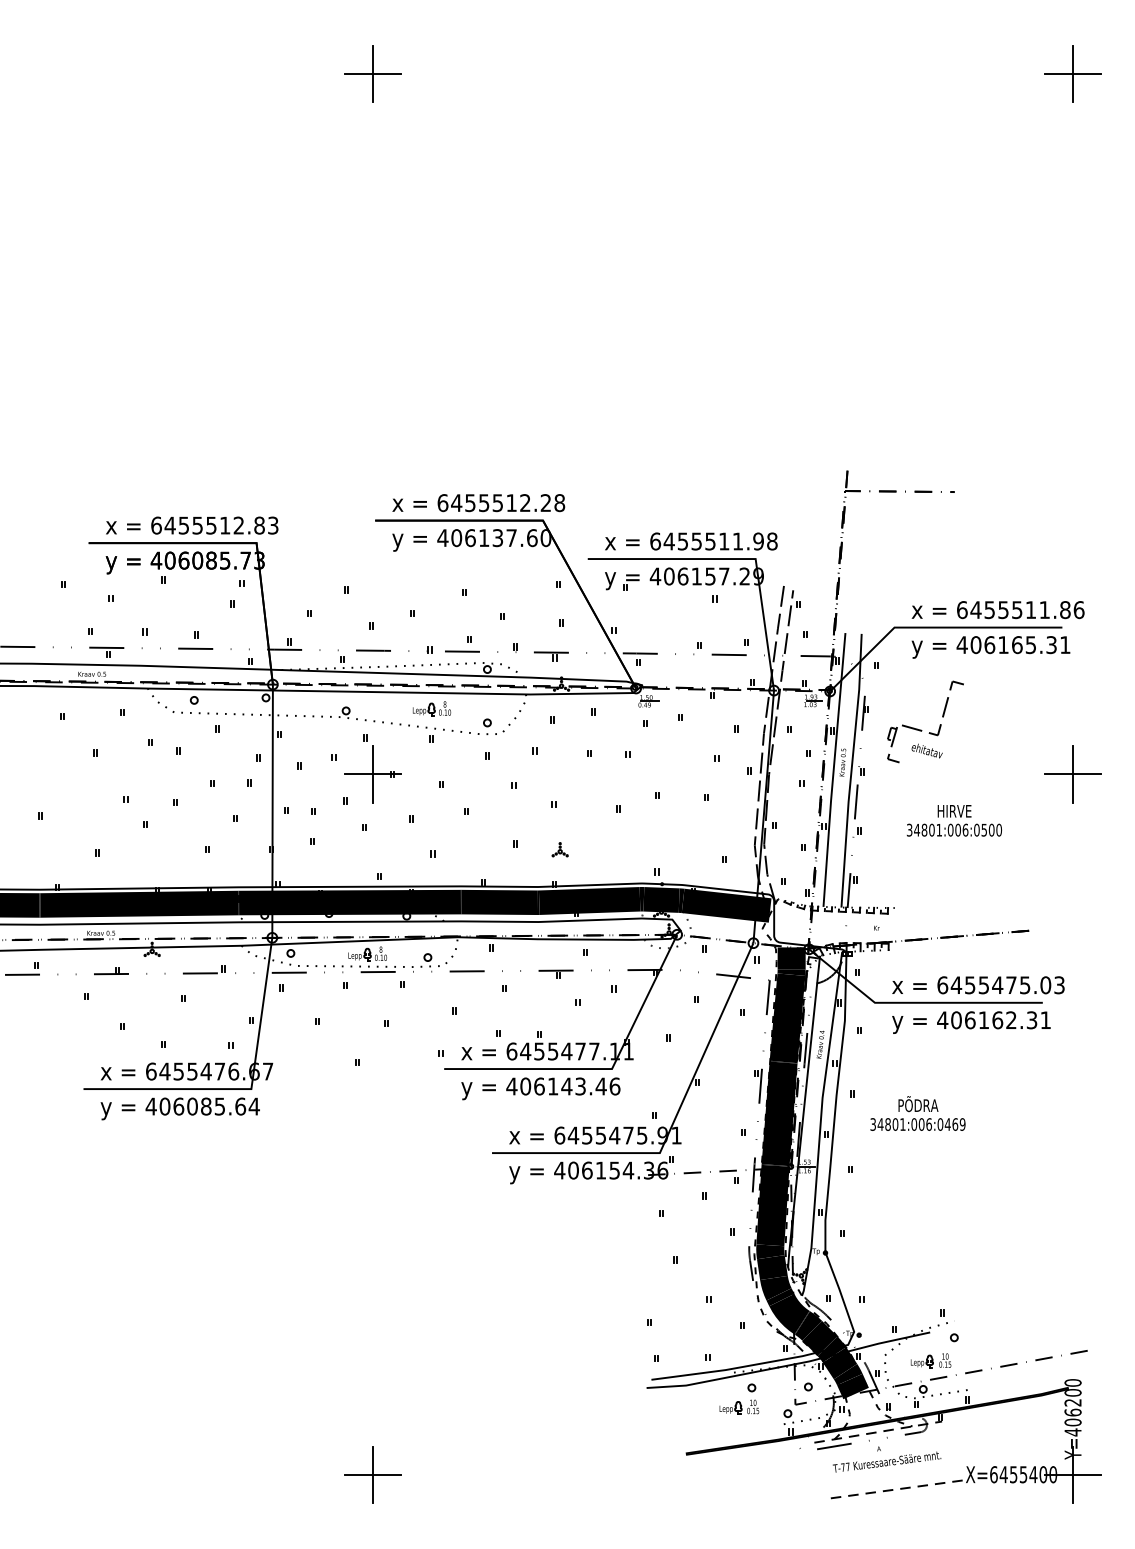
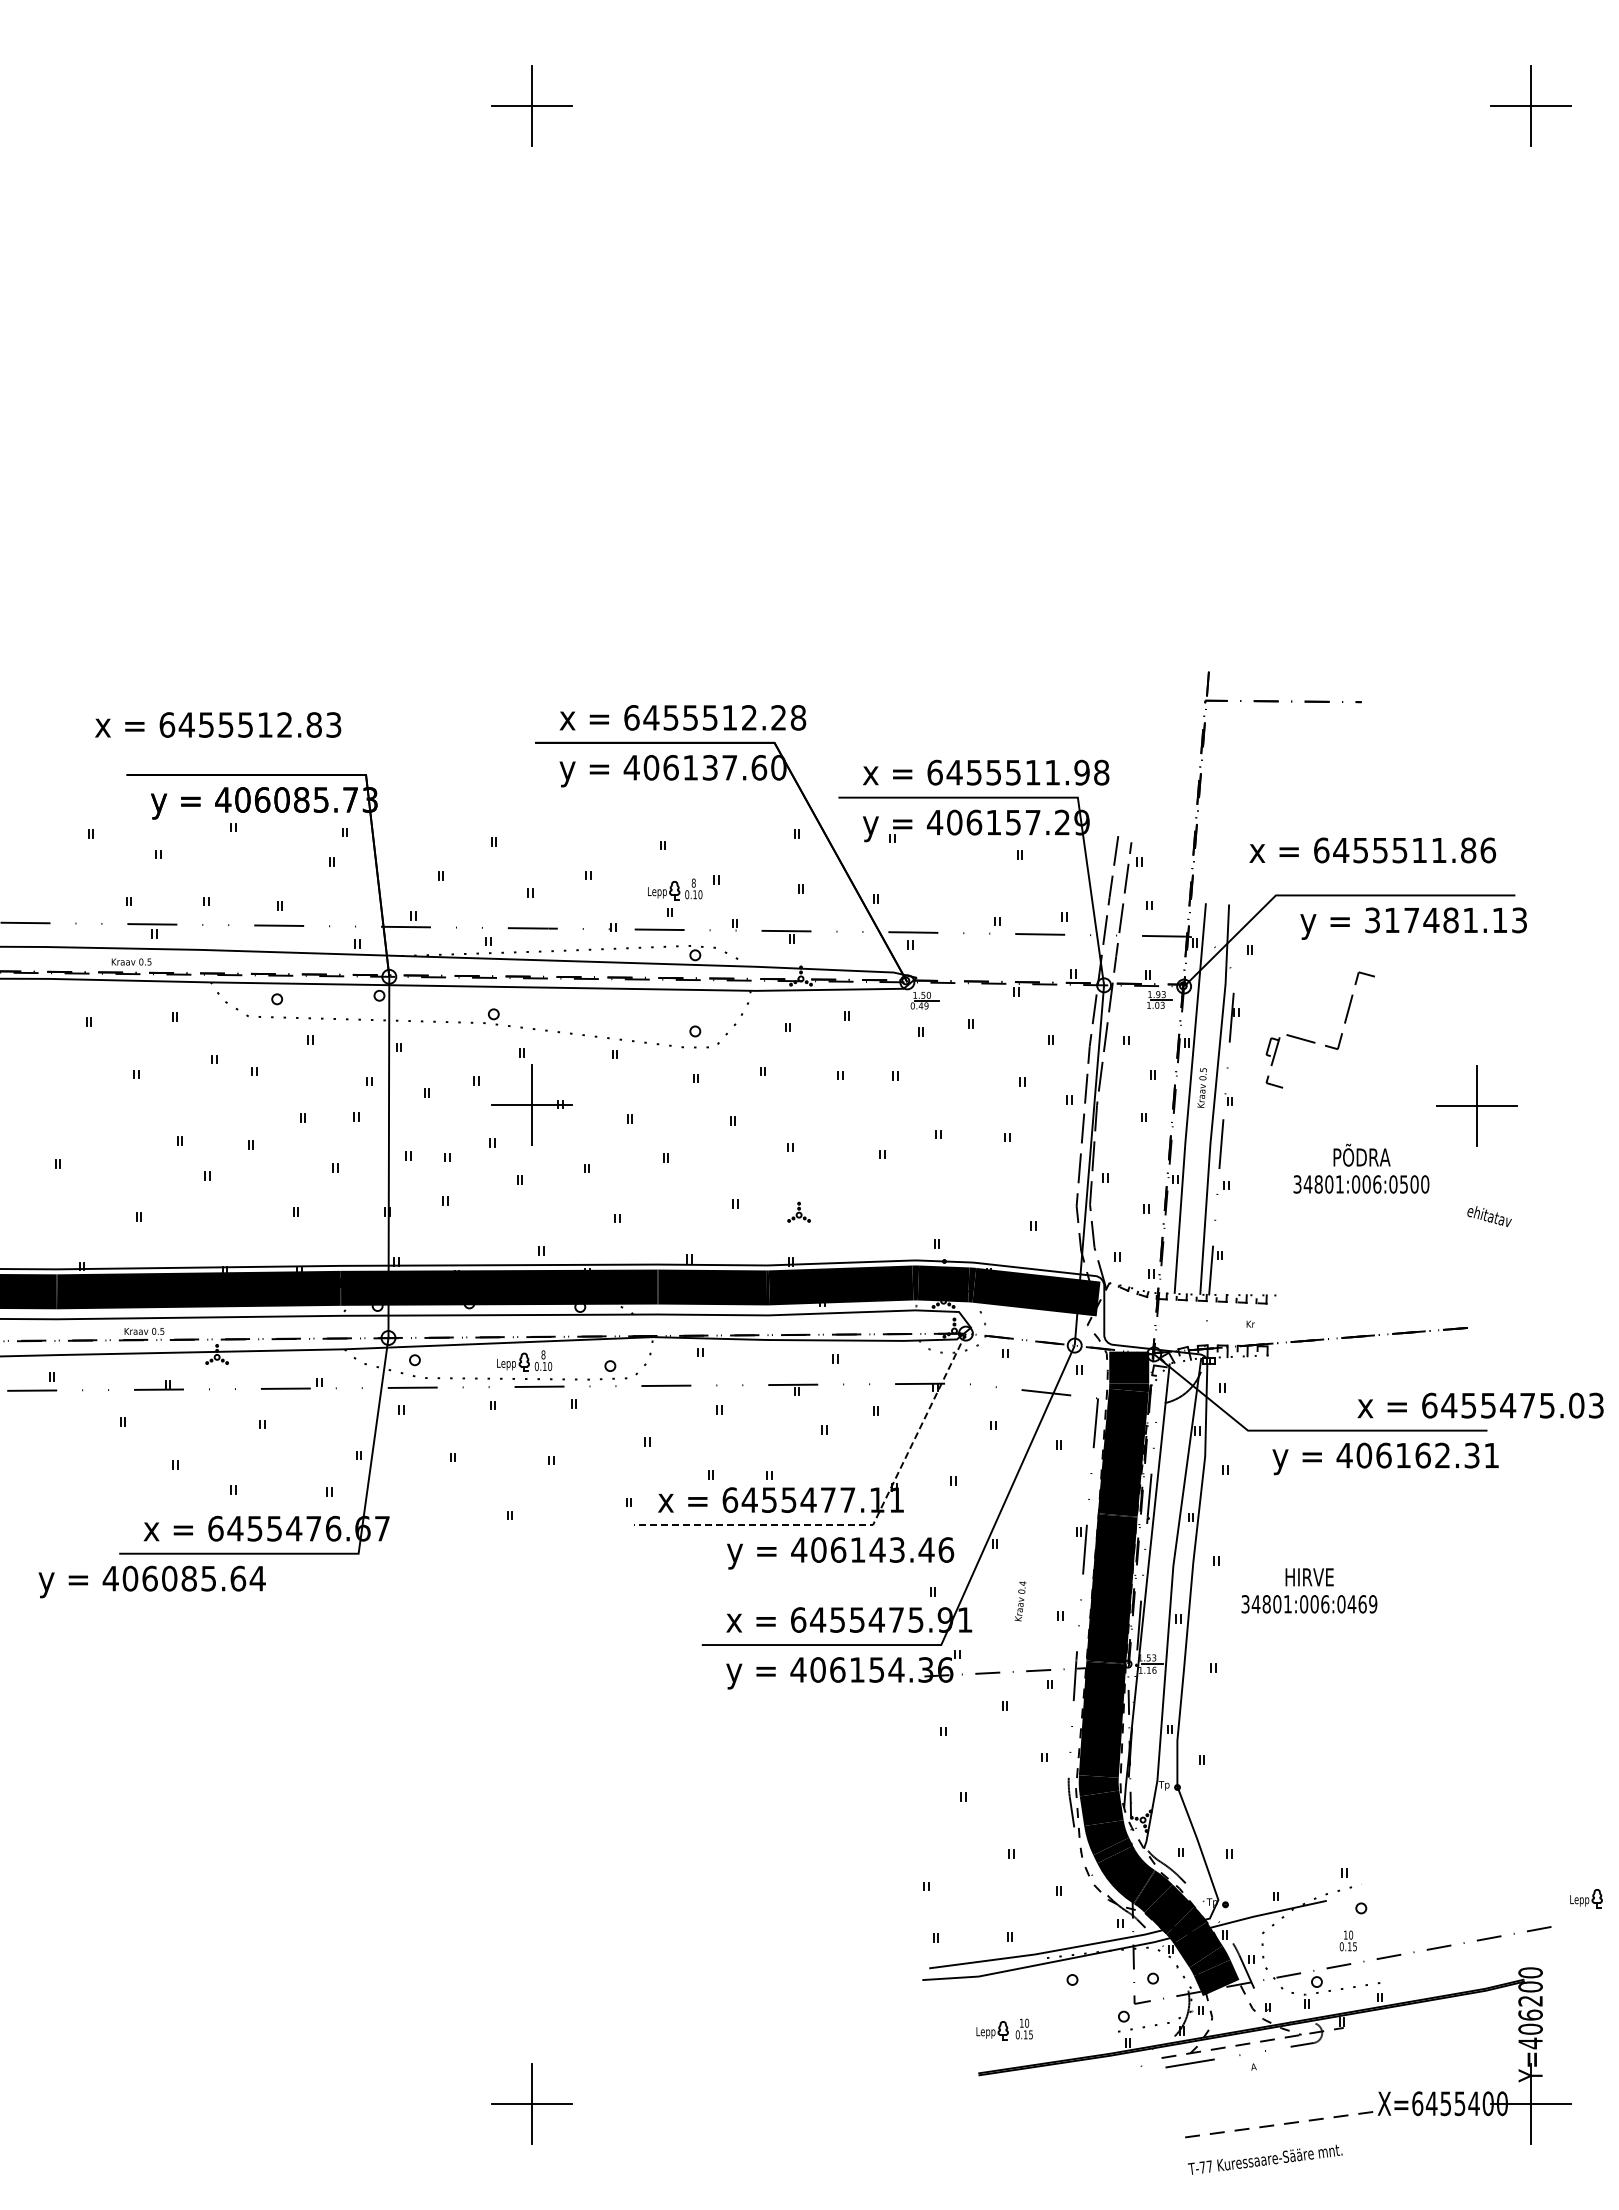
text: (192, 525) -> (218, 724), moved
text: (997, 610) -> (1372, 850), moved
text: (1013, 645) -> (1445, 920), 406165.31 -> 317481.13
part: (432, 708) -> (675, 889), moved
text: (927, 751) -> (1489, 1216), moved
part: (1072, 774) -> (1476, 1105), moved
text: (954, 809) -> (1361, 1154), HIRVE -> PÕDRA
text: (978, 985) -> (1480, 1405), moved
text: (820, 1044) -> (1020, 1601), moved
line: (603, 1069) -> (860, 1525), solid -> dashed
text: (540, 1088) -> (840, 1553), moved
text: (918, 1103) -> (1309, 1574), PÕDRA -> HIRVE
text: (179, 1108) -> (151, 1581), moved
part: (922, 1361) -> (1586, 1898), moved
part: (739, 1407) -> (1004, 2029), moved
text: (887, 1461) -> (1265, 2159), moved

